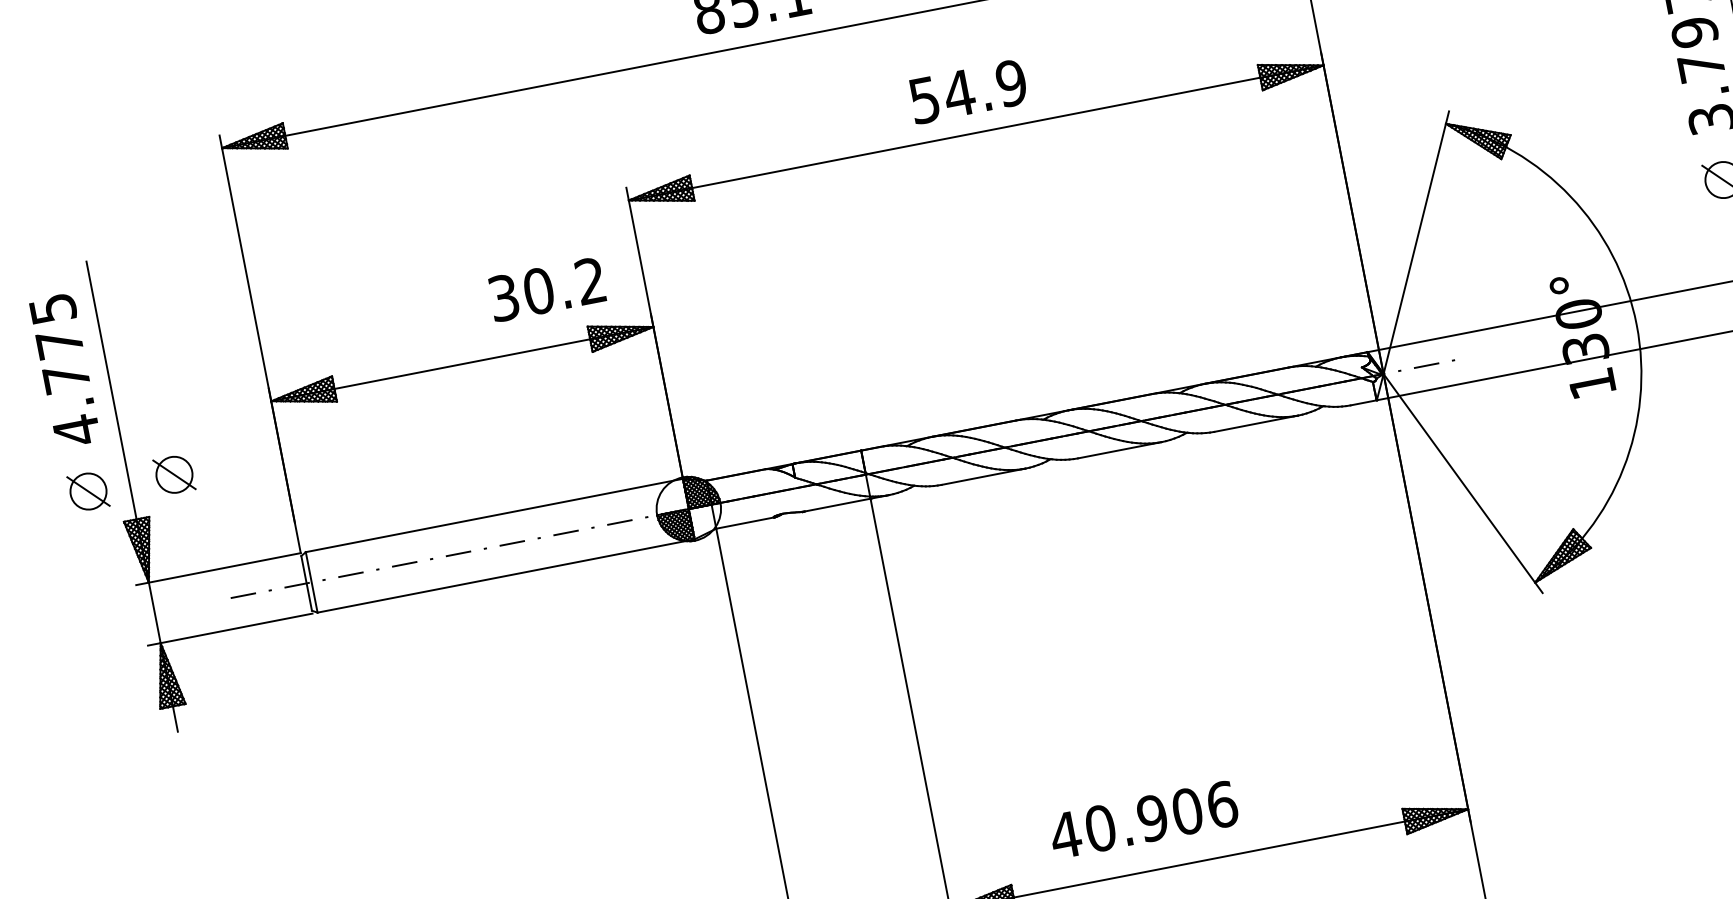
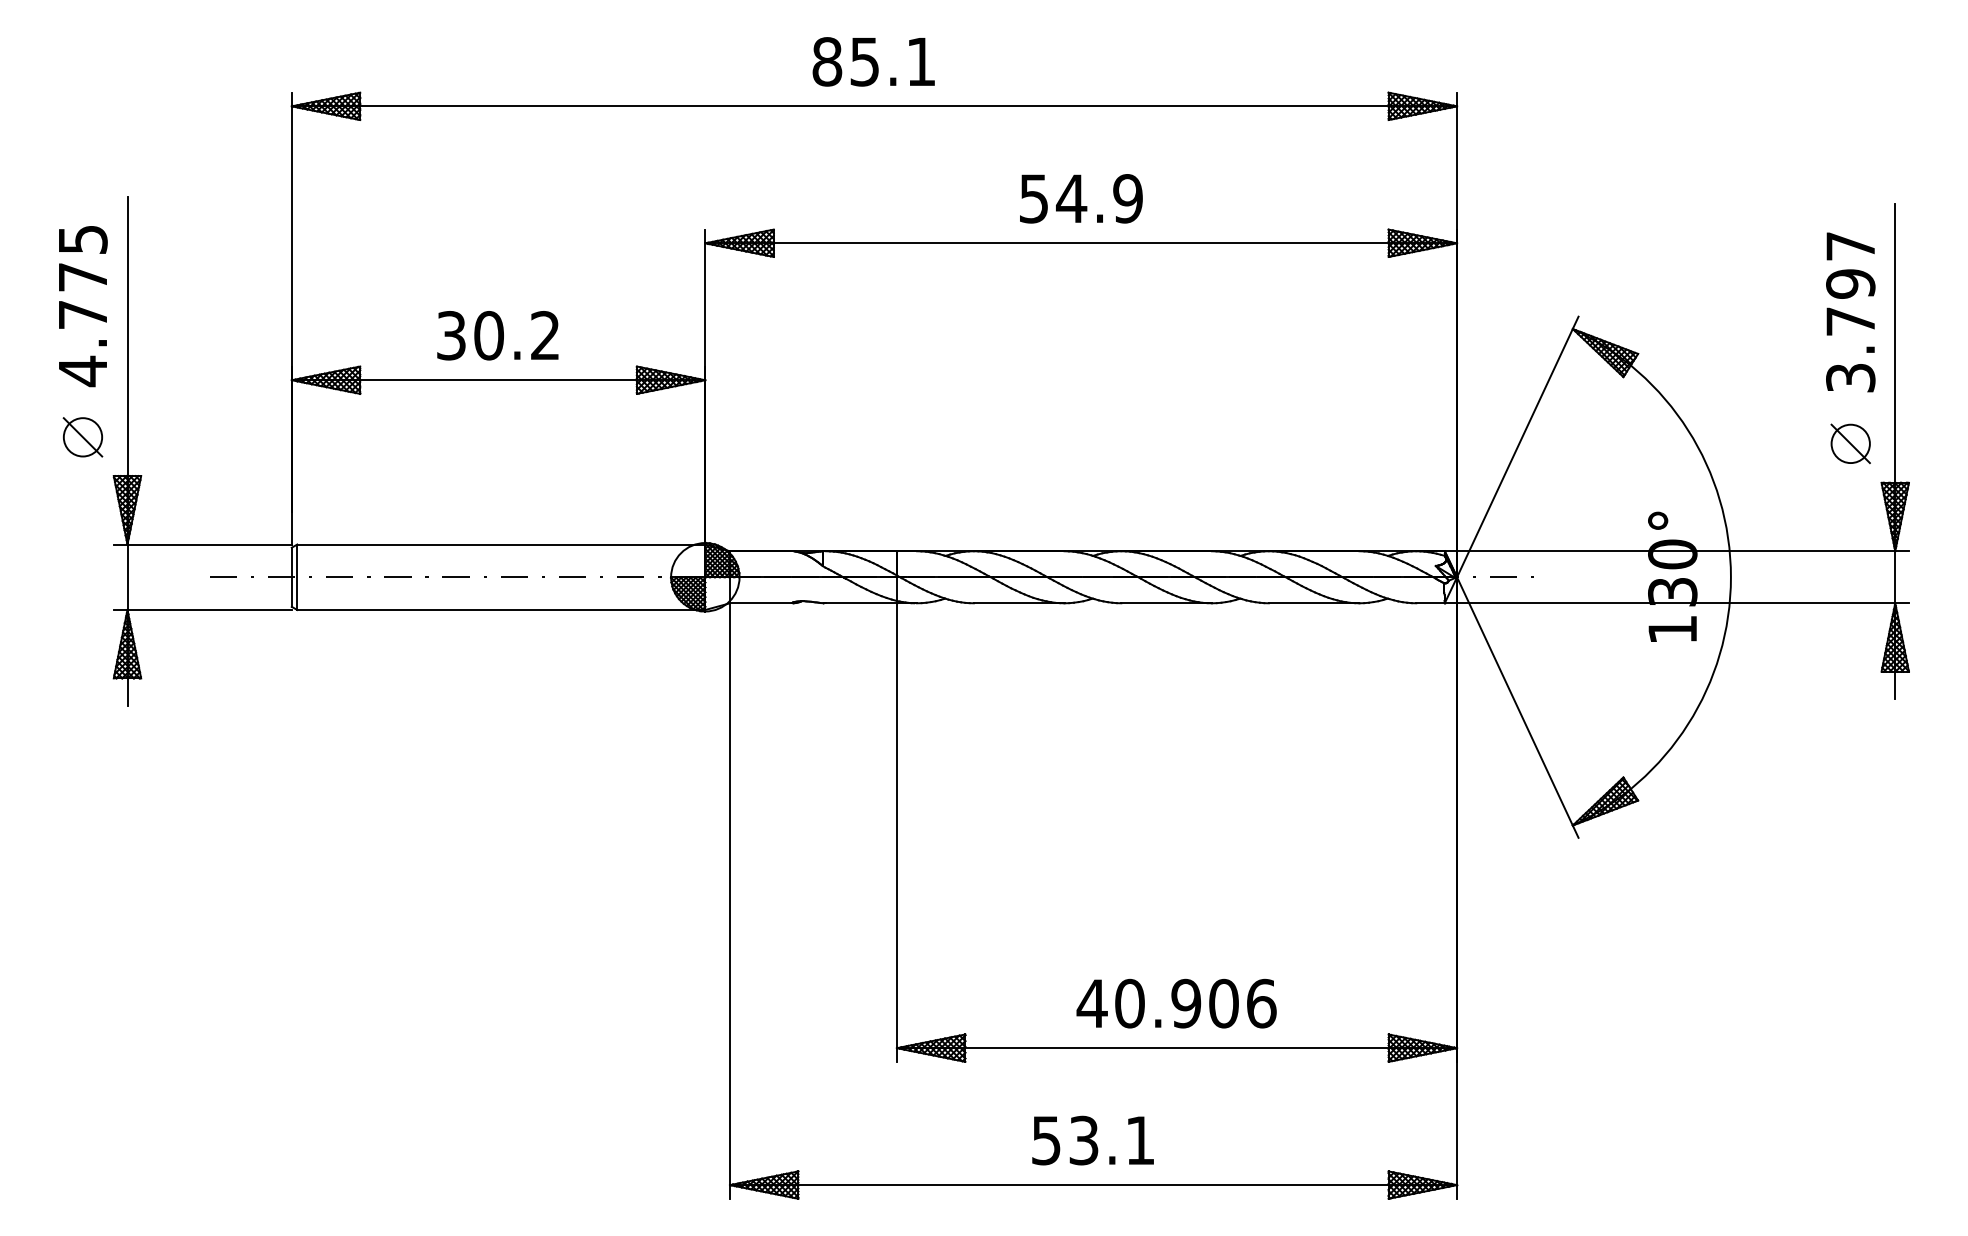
text: (546, 289) -> (497, 335), moved
part: (174, 475) -> (175, 437), removed
text: (1143, 819) -> (1176, 1003), moved

